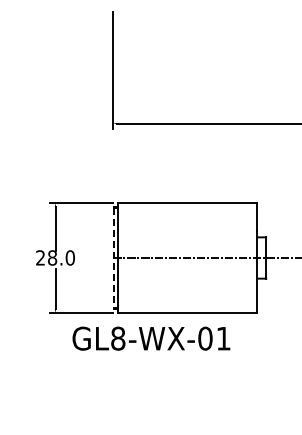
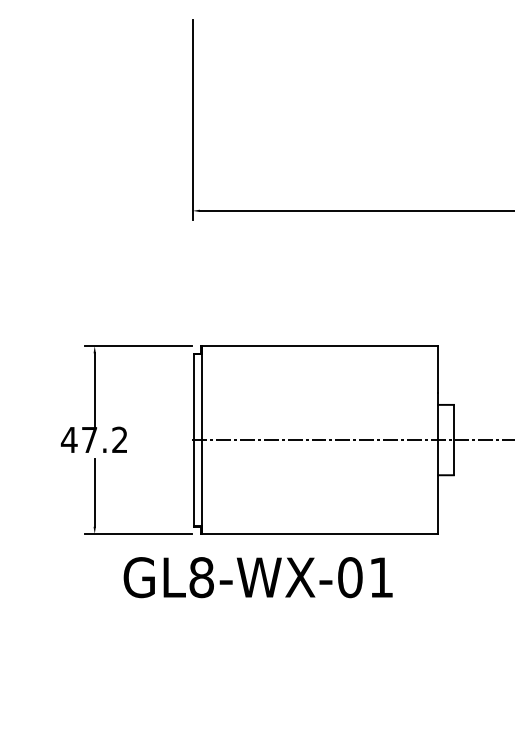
text: (54, 257) -> (92, 439), 28.0 -> 47.2
line: (113, 258) -> (193, 440), dashed -> solid

